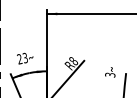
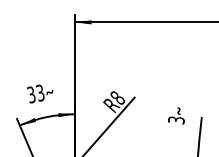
text: (19, 59) -> (30, 95), 23 -> 33

